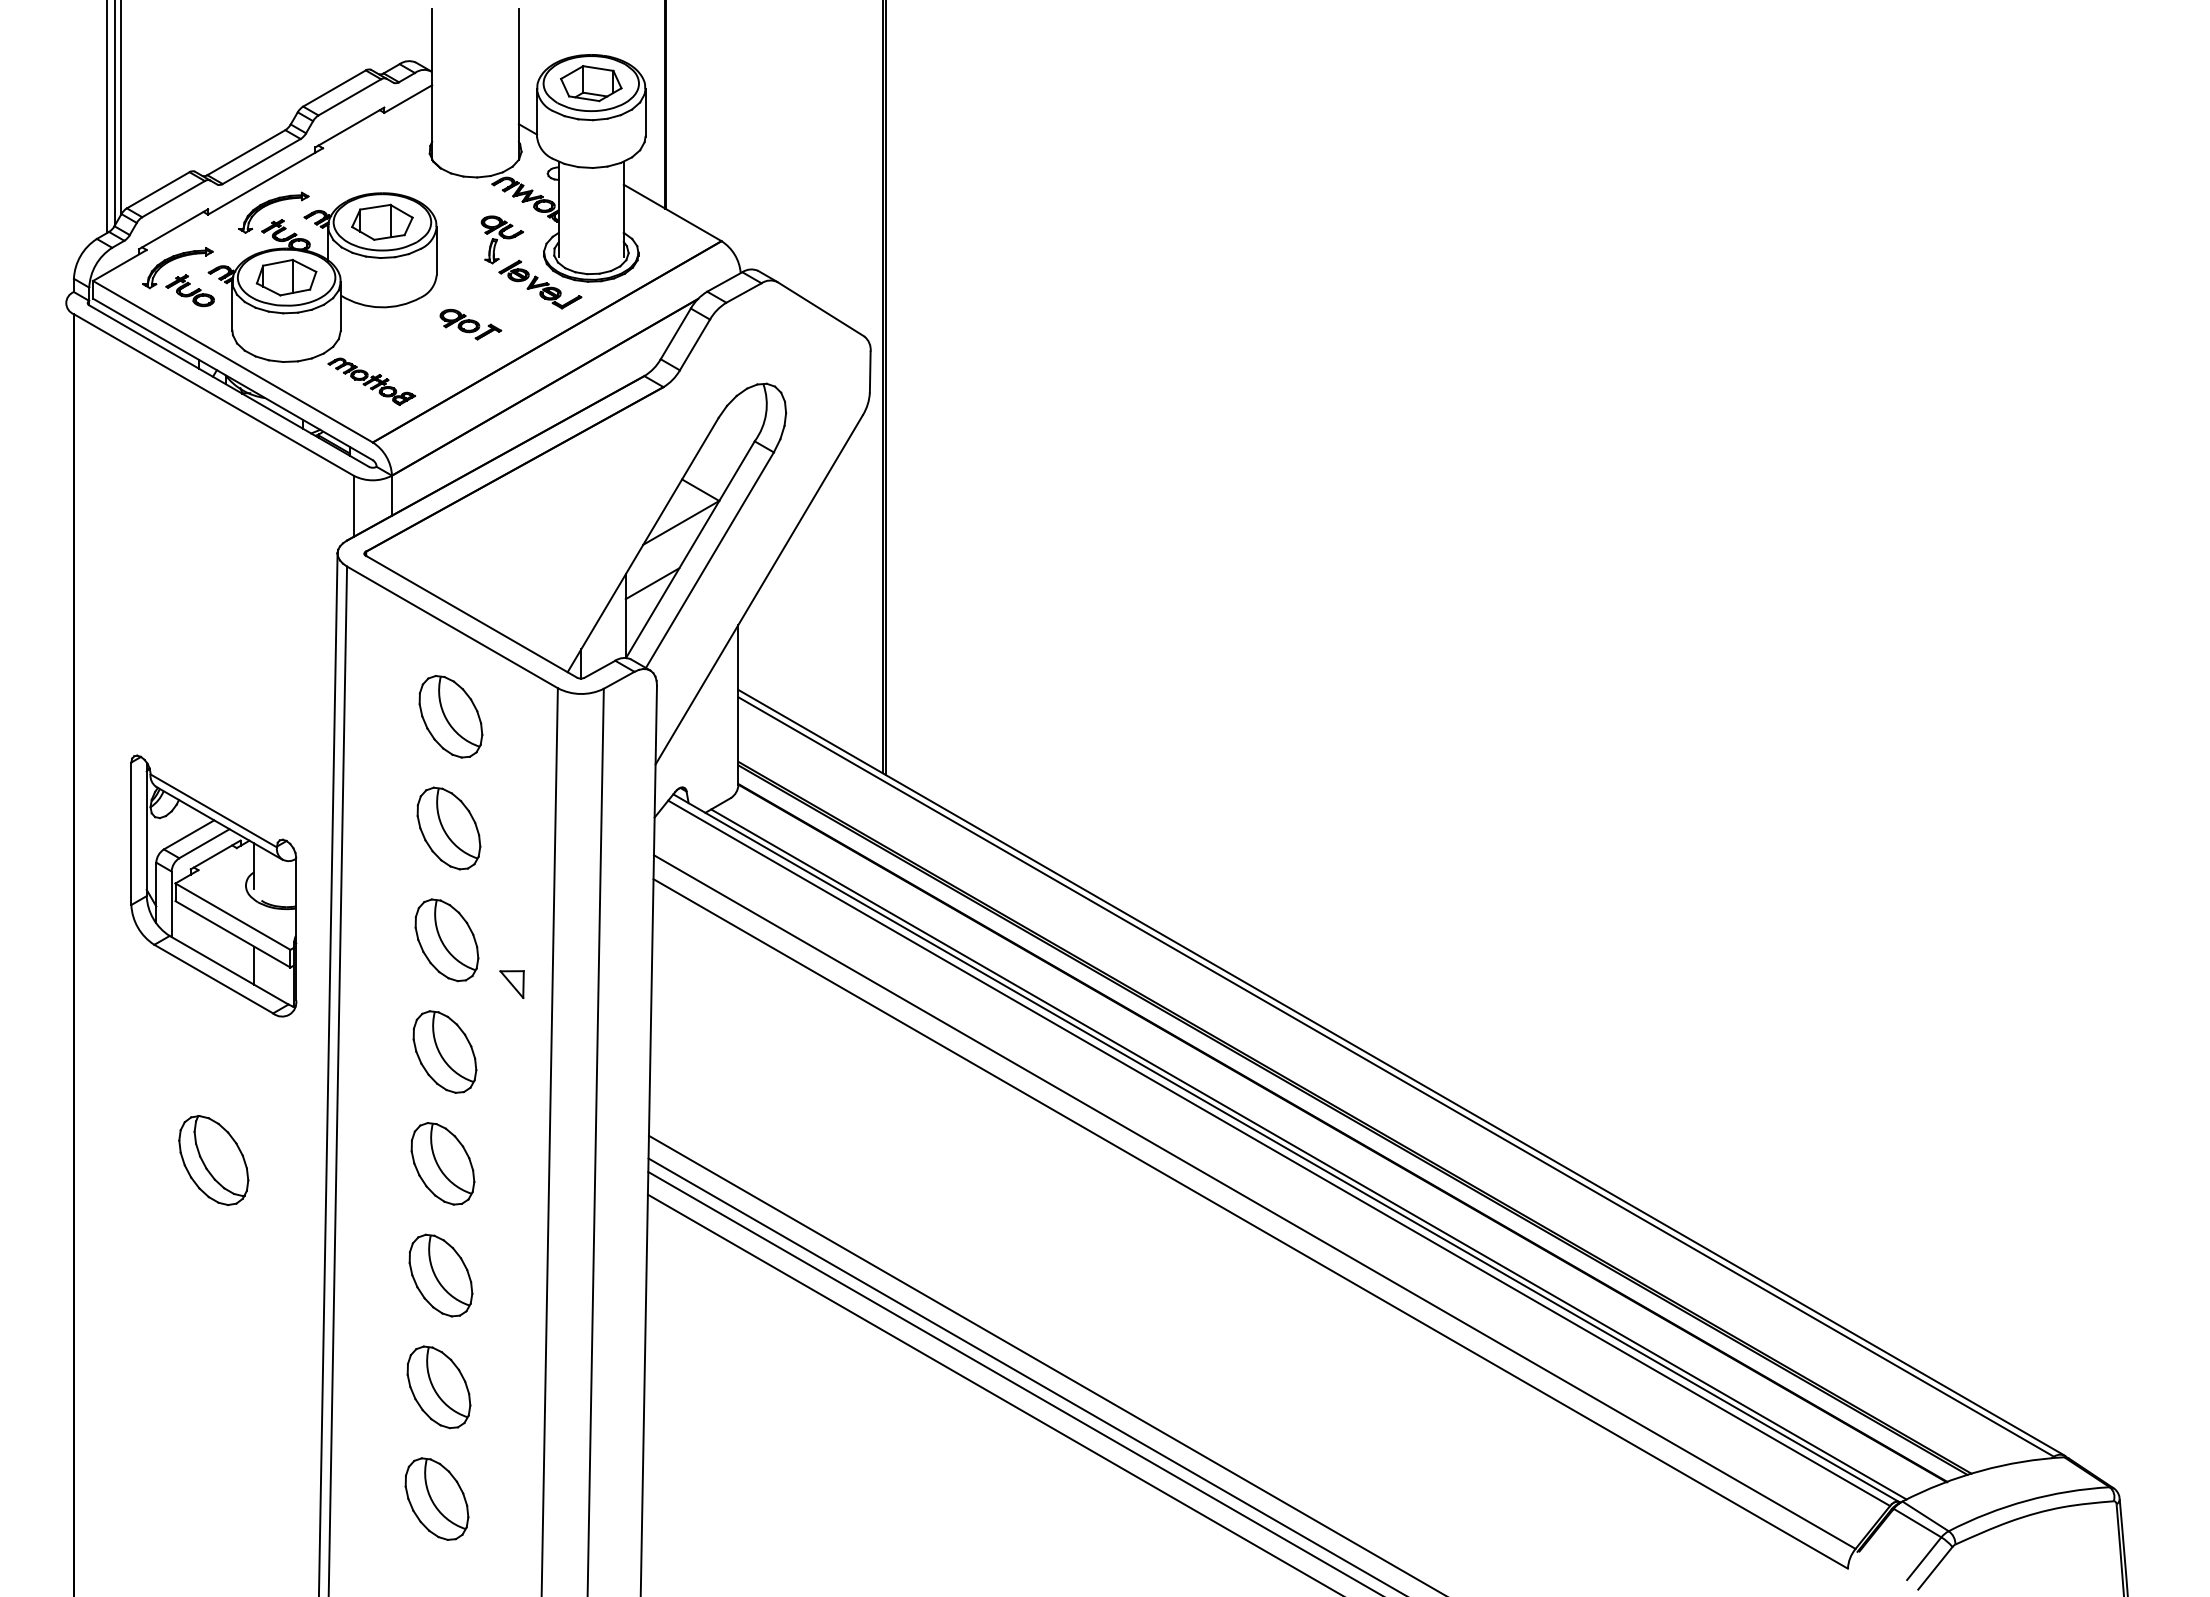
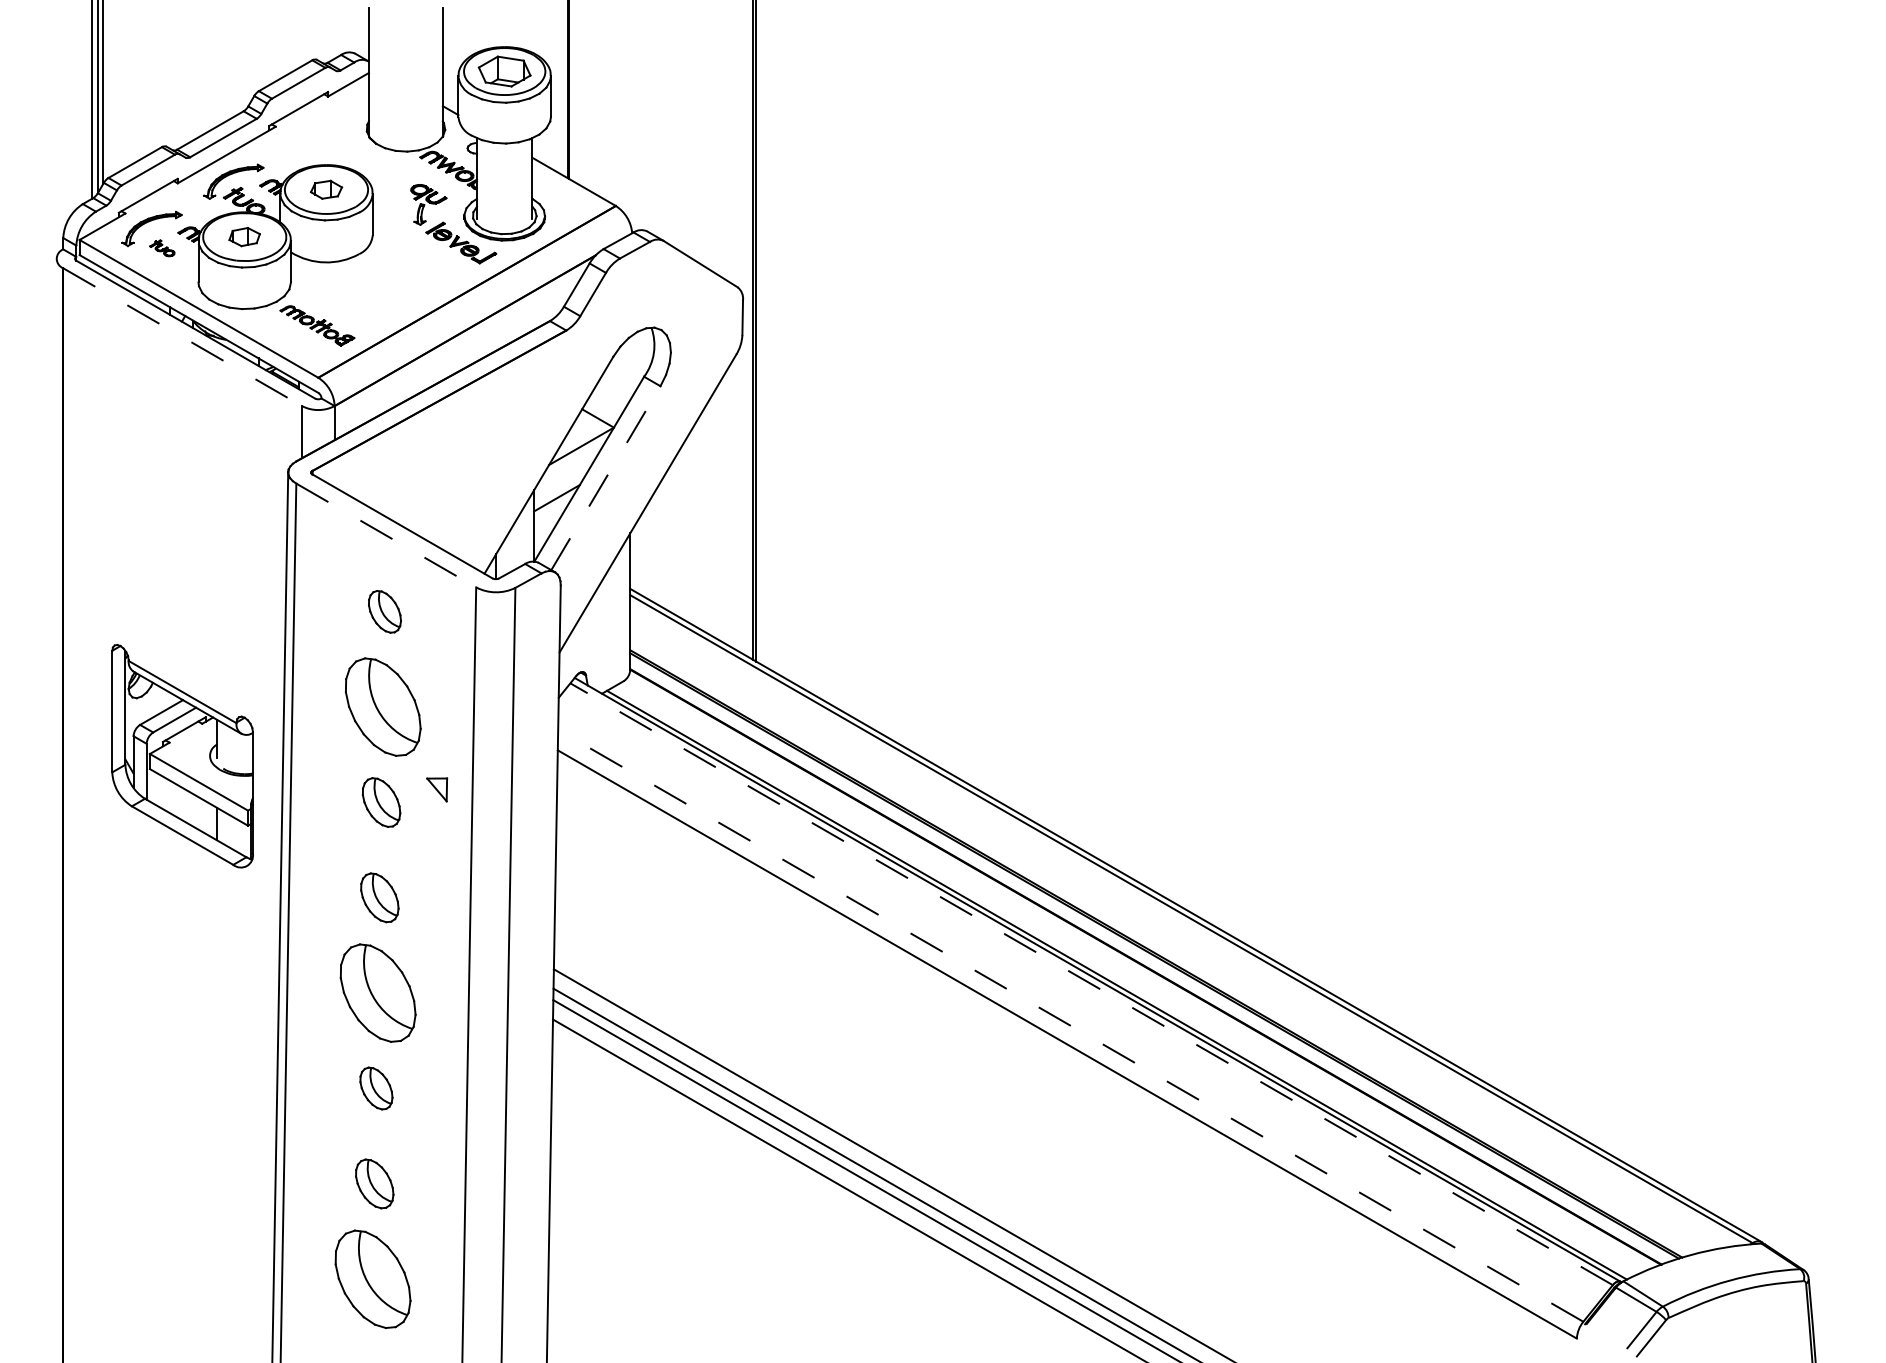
part: (382, 221) -> (326, 189), size x0.6
part: (286, 277) -> (244, 236), size x0.6
part: (189, 290) -> (161, 248), size x0.6
part: (470, 324) -> (401, 277), removed
line: (213, 394) -> (182, 336), solid -> dashed
line: (710, 559) -> (606, 477), solid -> dashed
line: (452, 627) -> (386, 535), solid -> dashed
part: (450, 716) -> (384, 611), size x0.6
part: (448, 828) -> (382, 707), size x1.4
part: (446, 940) -> (381, 802), size x0.7
part: (511, 984) -> (436, 789), moved
part: (444, 1051) -> (379, 897), size x0.7
line: (1278, 1153) -> (1091, 984), solid -> dashed
part: (213, 1160) -> (182, 990), removed
part: (442, 1163) -> (377, 992), size x1.4
line: (1254, 1202) -> (1070, 1026), solid -> dashed
part: (440, 1275) -> (376, 1088), size x0.6
part: (438, 1387) -> (374, 1184), size x0.7
part: (436, 1498) -> (372, 1278), size x1.4

